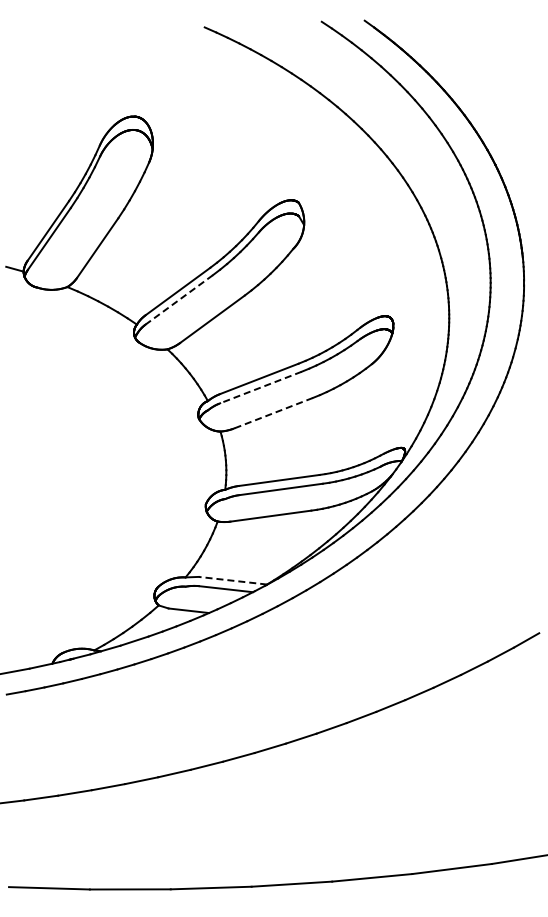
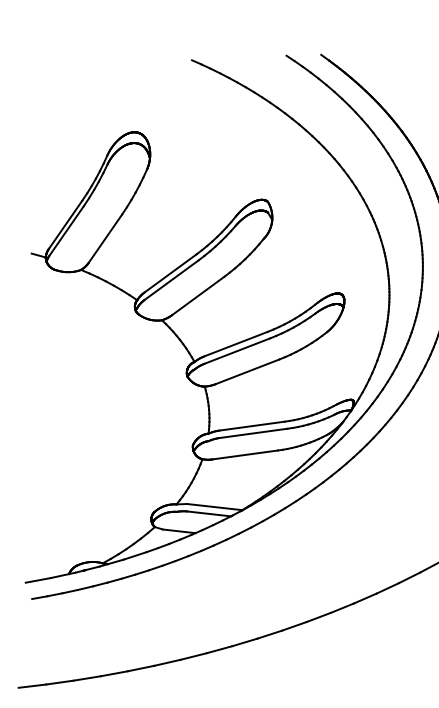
line: (179, 299) -> (171, 279), dashed -> solid
line: (260, 387) -> (237, 351), dashed -> solid
line: (273, 413) -> (247, 372), dashed -> solid
line: (232, 580) -> (214, 506), dashed -> solid

